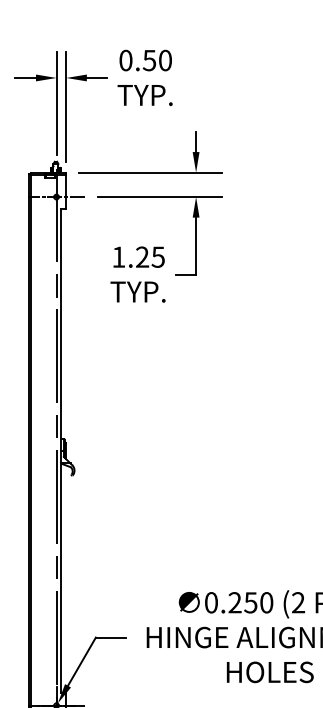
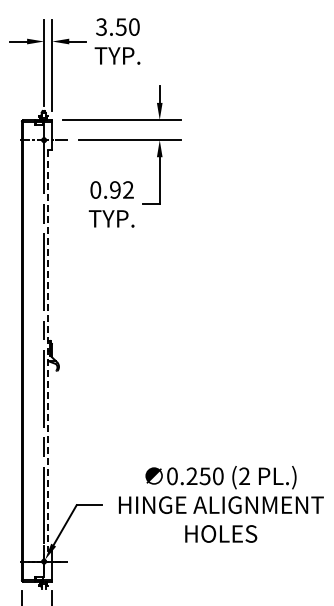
text: (125, 59) -> (101, 26), 0.50 -> 3.50
text: (137, 256) -> (111, 189), 1.25 -> 0.92
line: (61, 450) -> (48, 350), solid -> dashed

